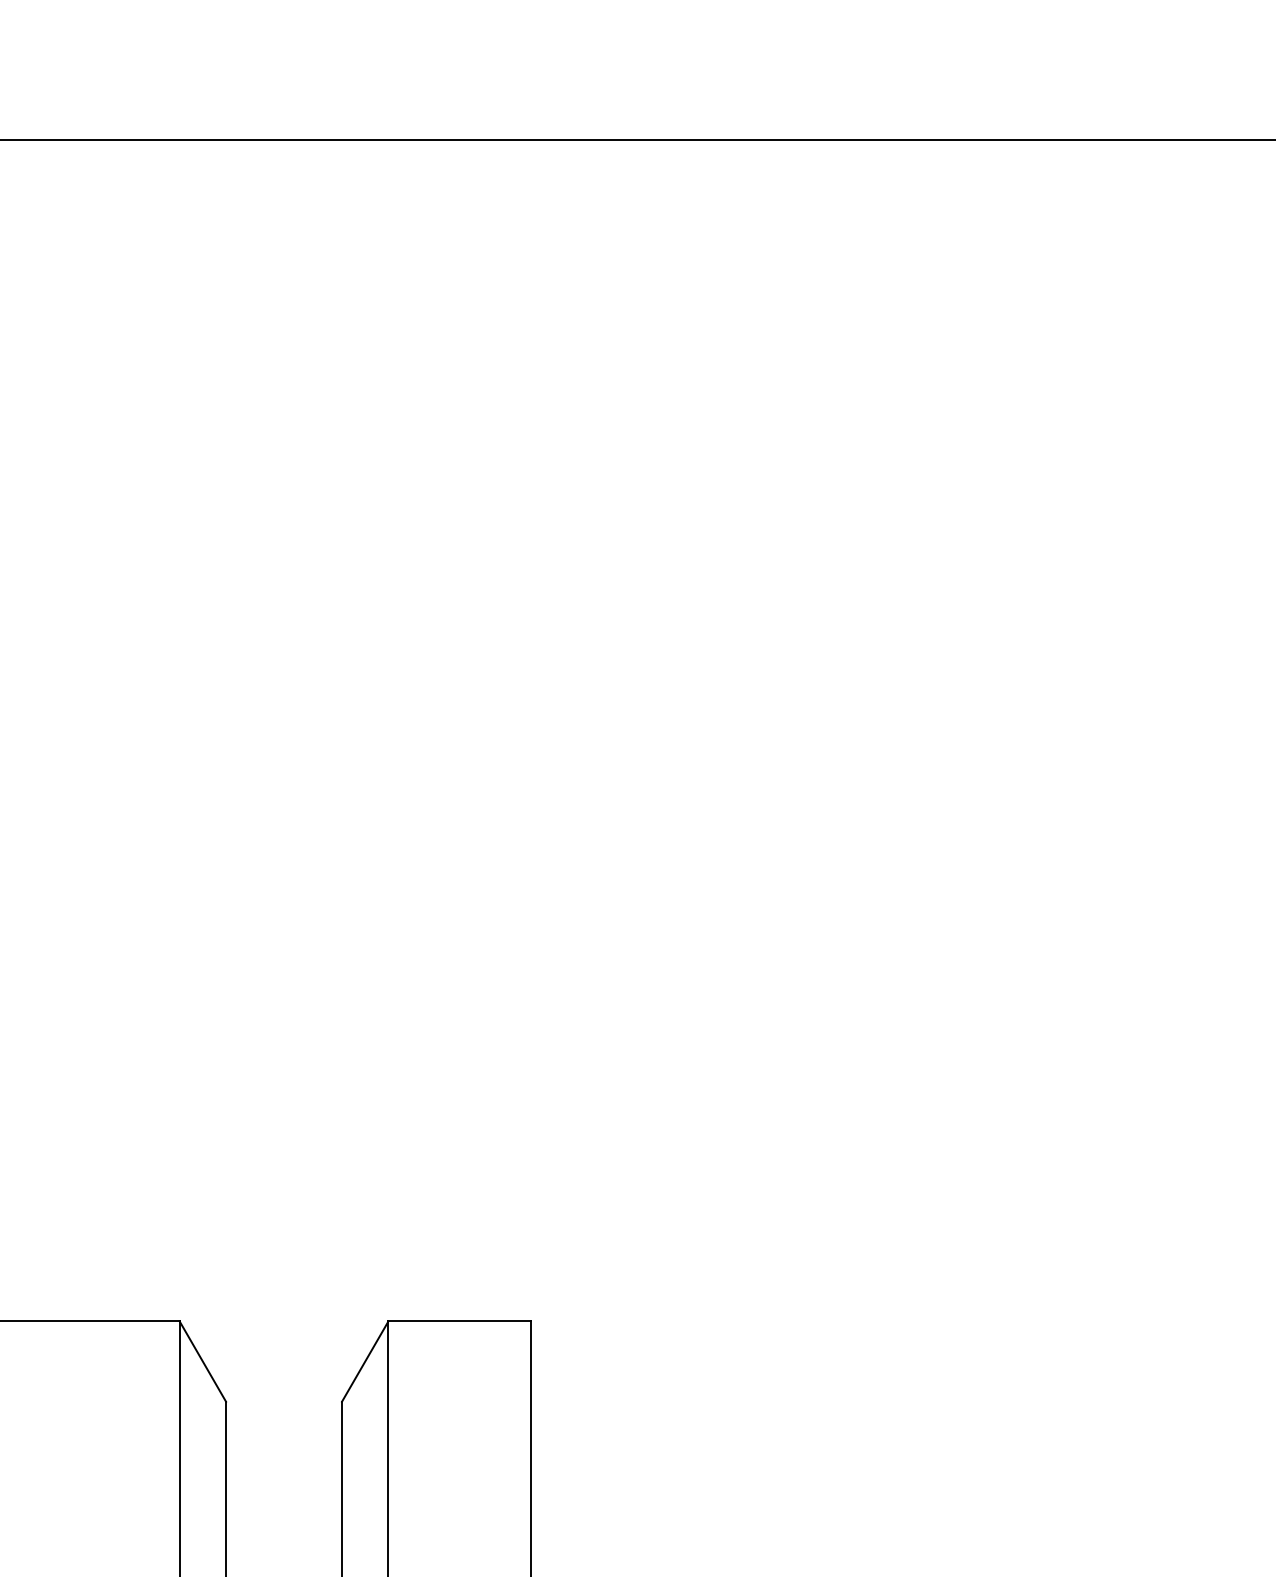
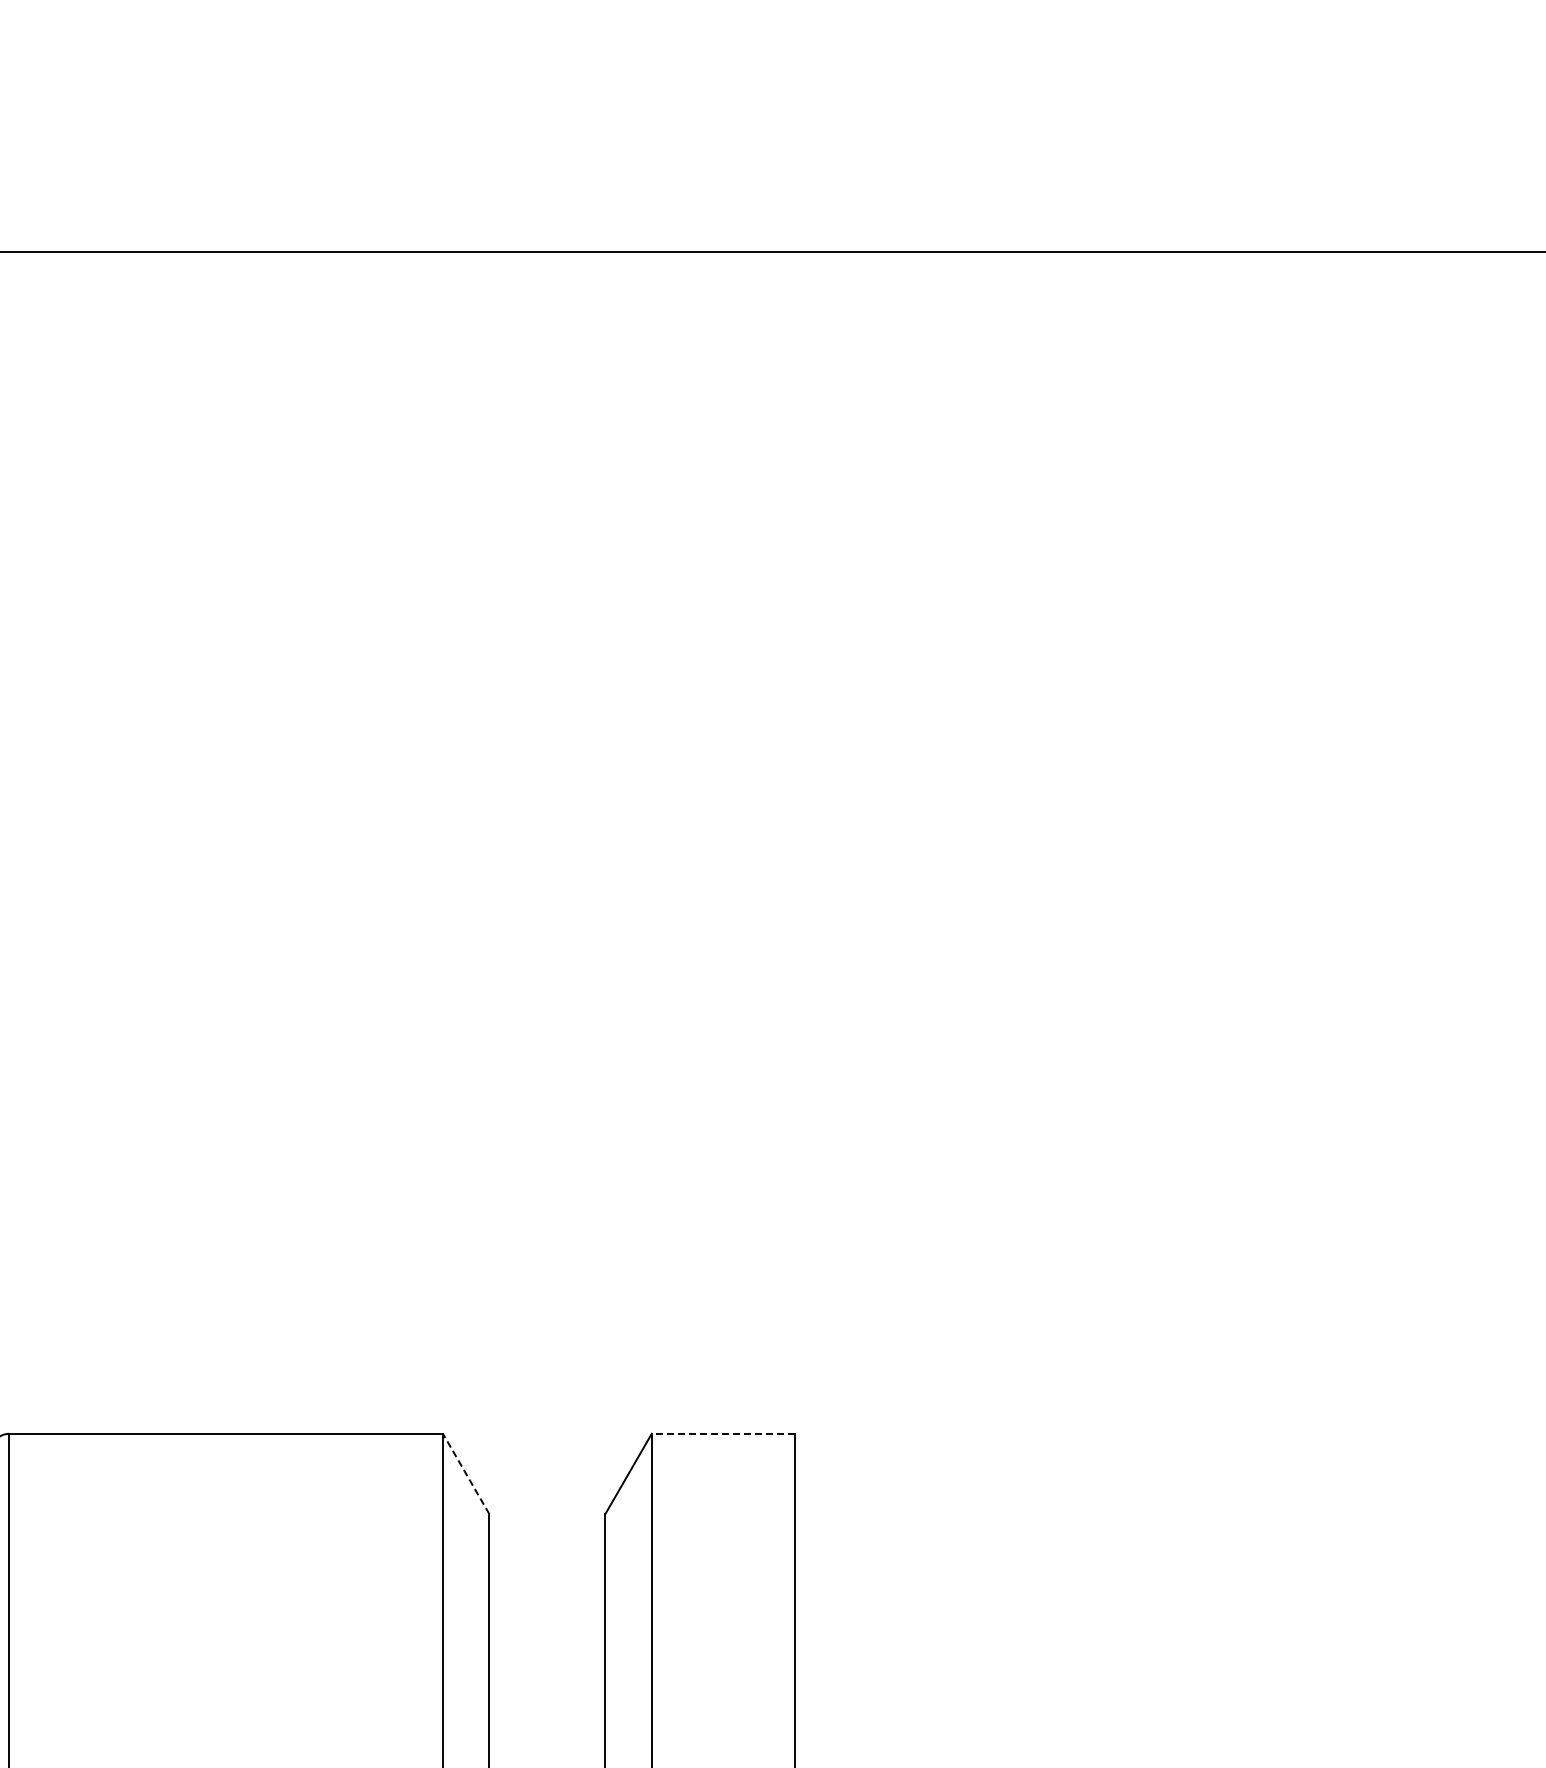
line: (459, 1321) -> (722, 1433), solid -> dashed
line: (202, 1361) -> (465, 1473), solid -> dashed

